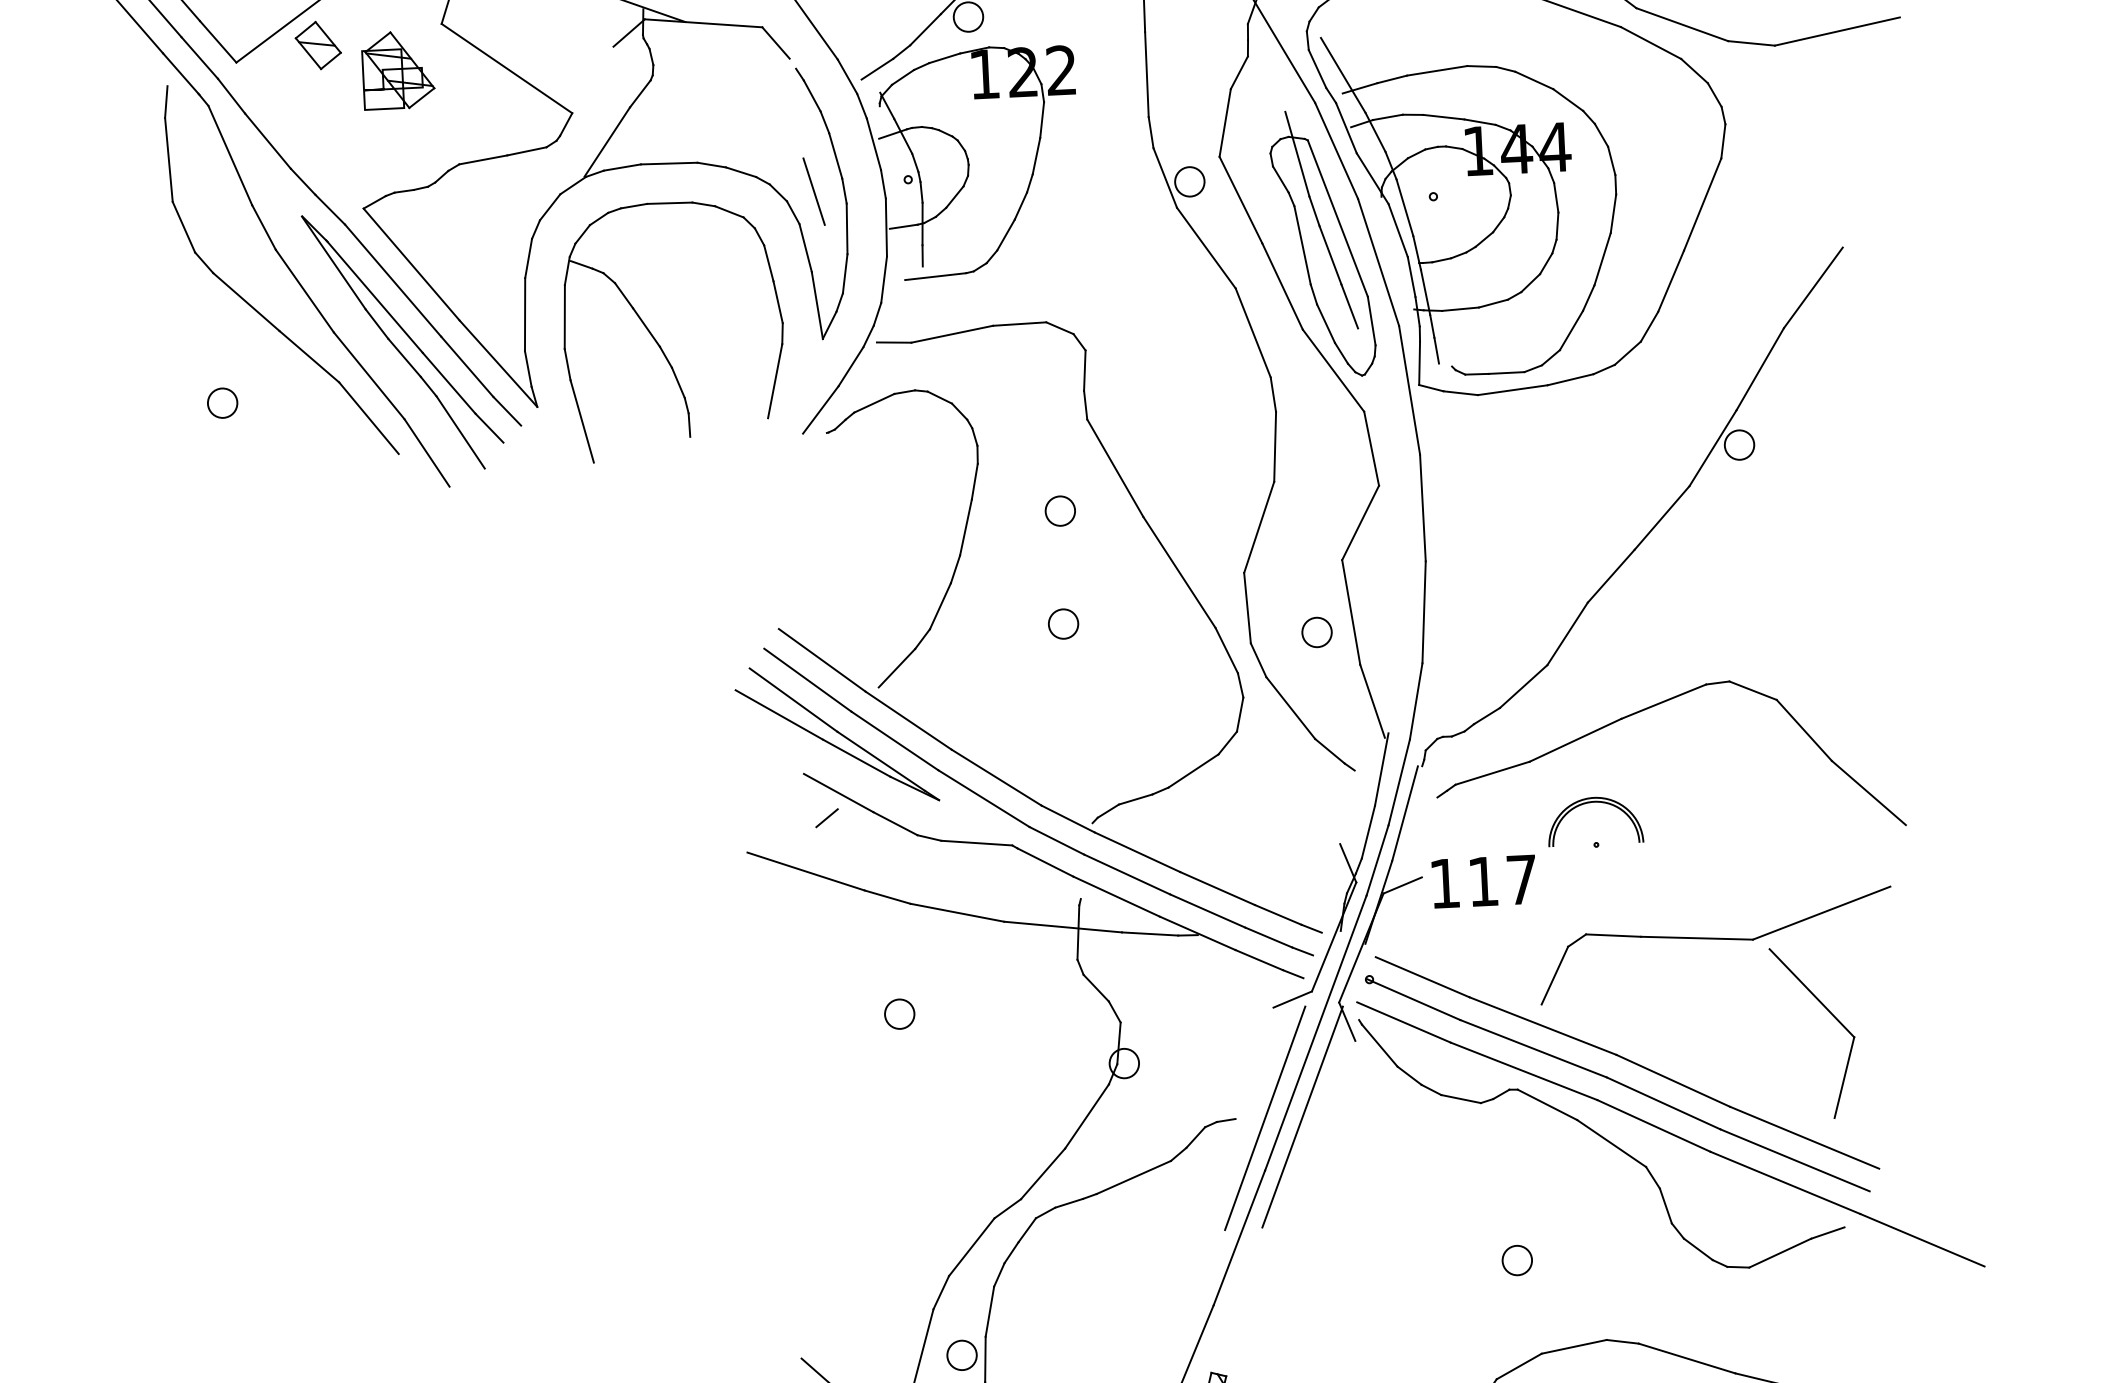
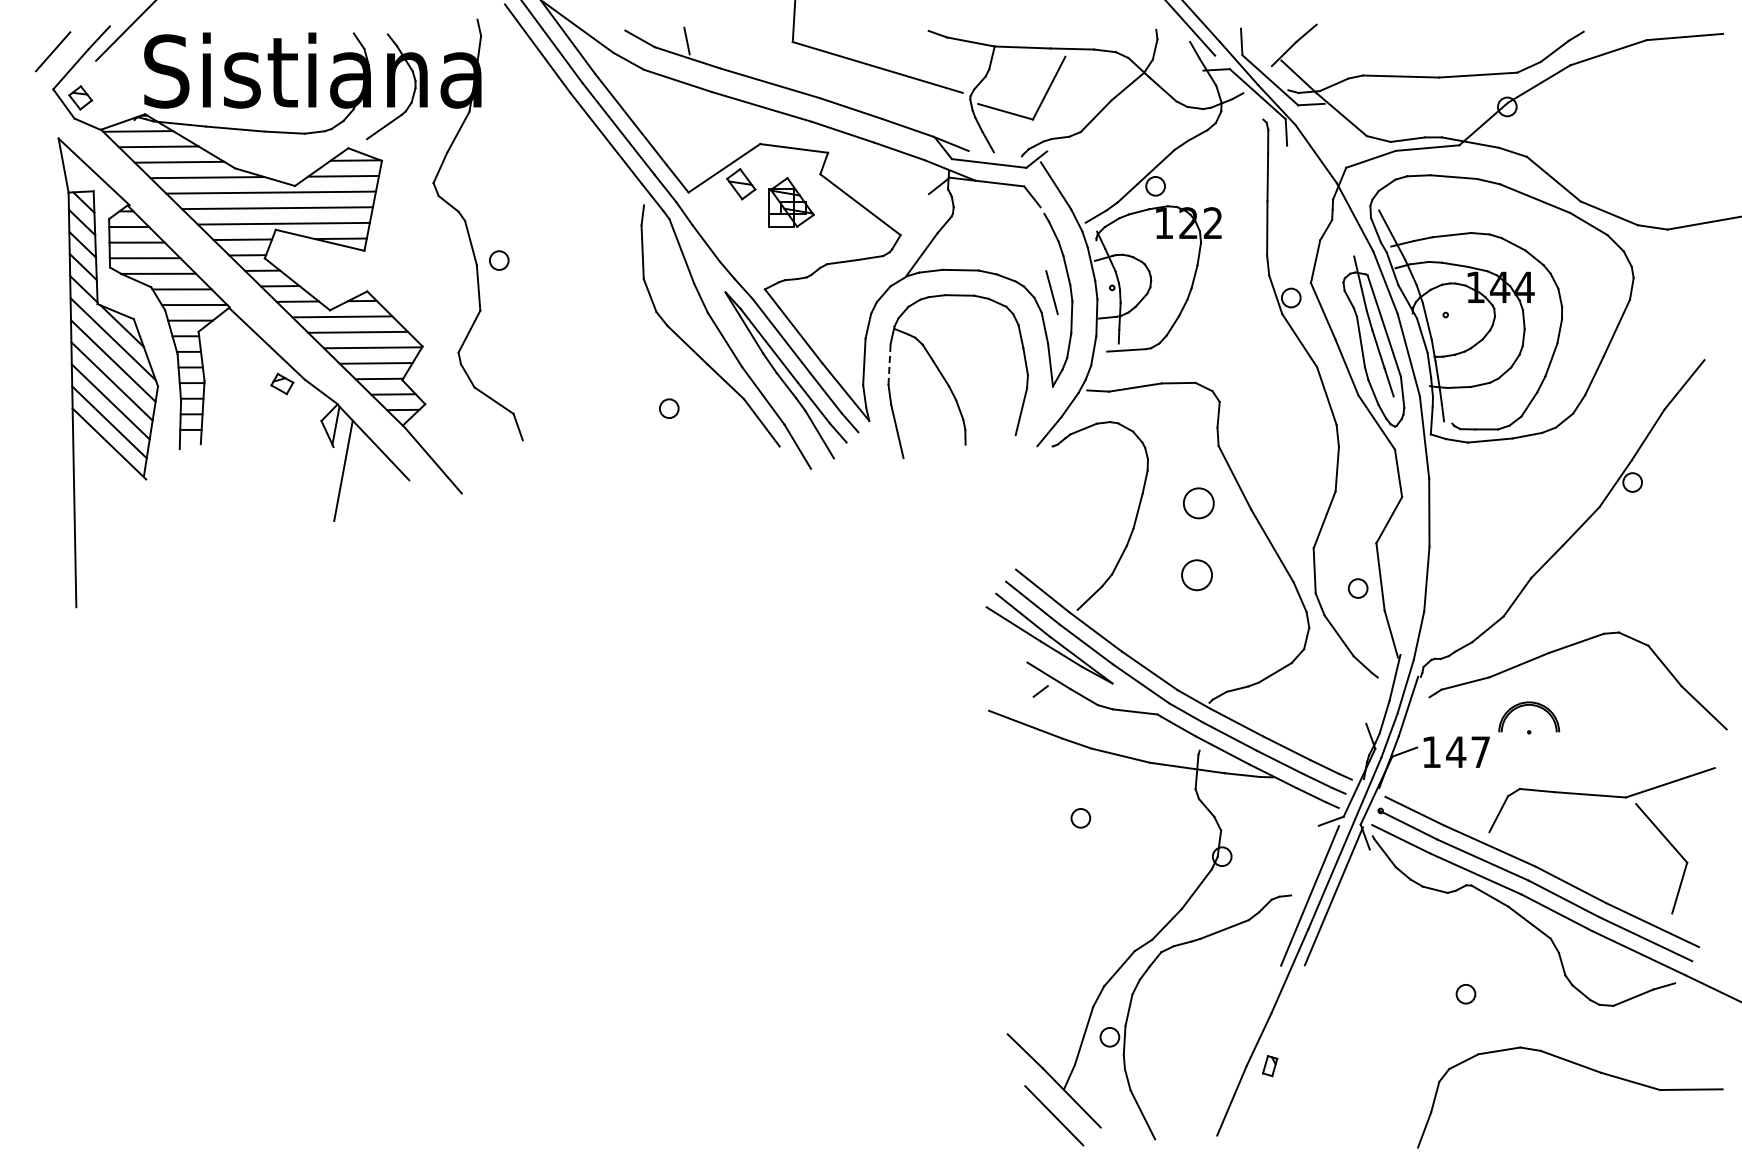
line: (564, 316) -> (889, 364), solid -> dashed
circle: (1060, 511) -> (1198, 503), size x1.6
circle: (1064, 624) -> (1197, 575), size x1.6
text: (1483, 880) -> (1456, 751), 117 -> 147

